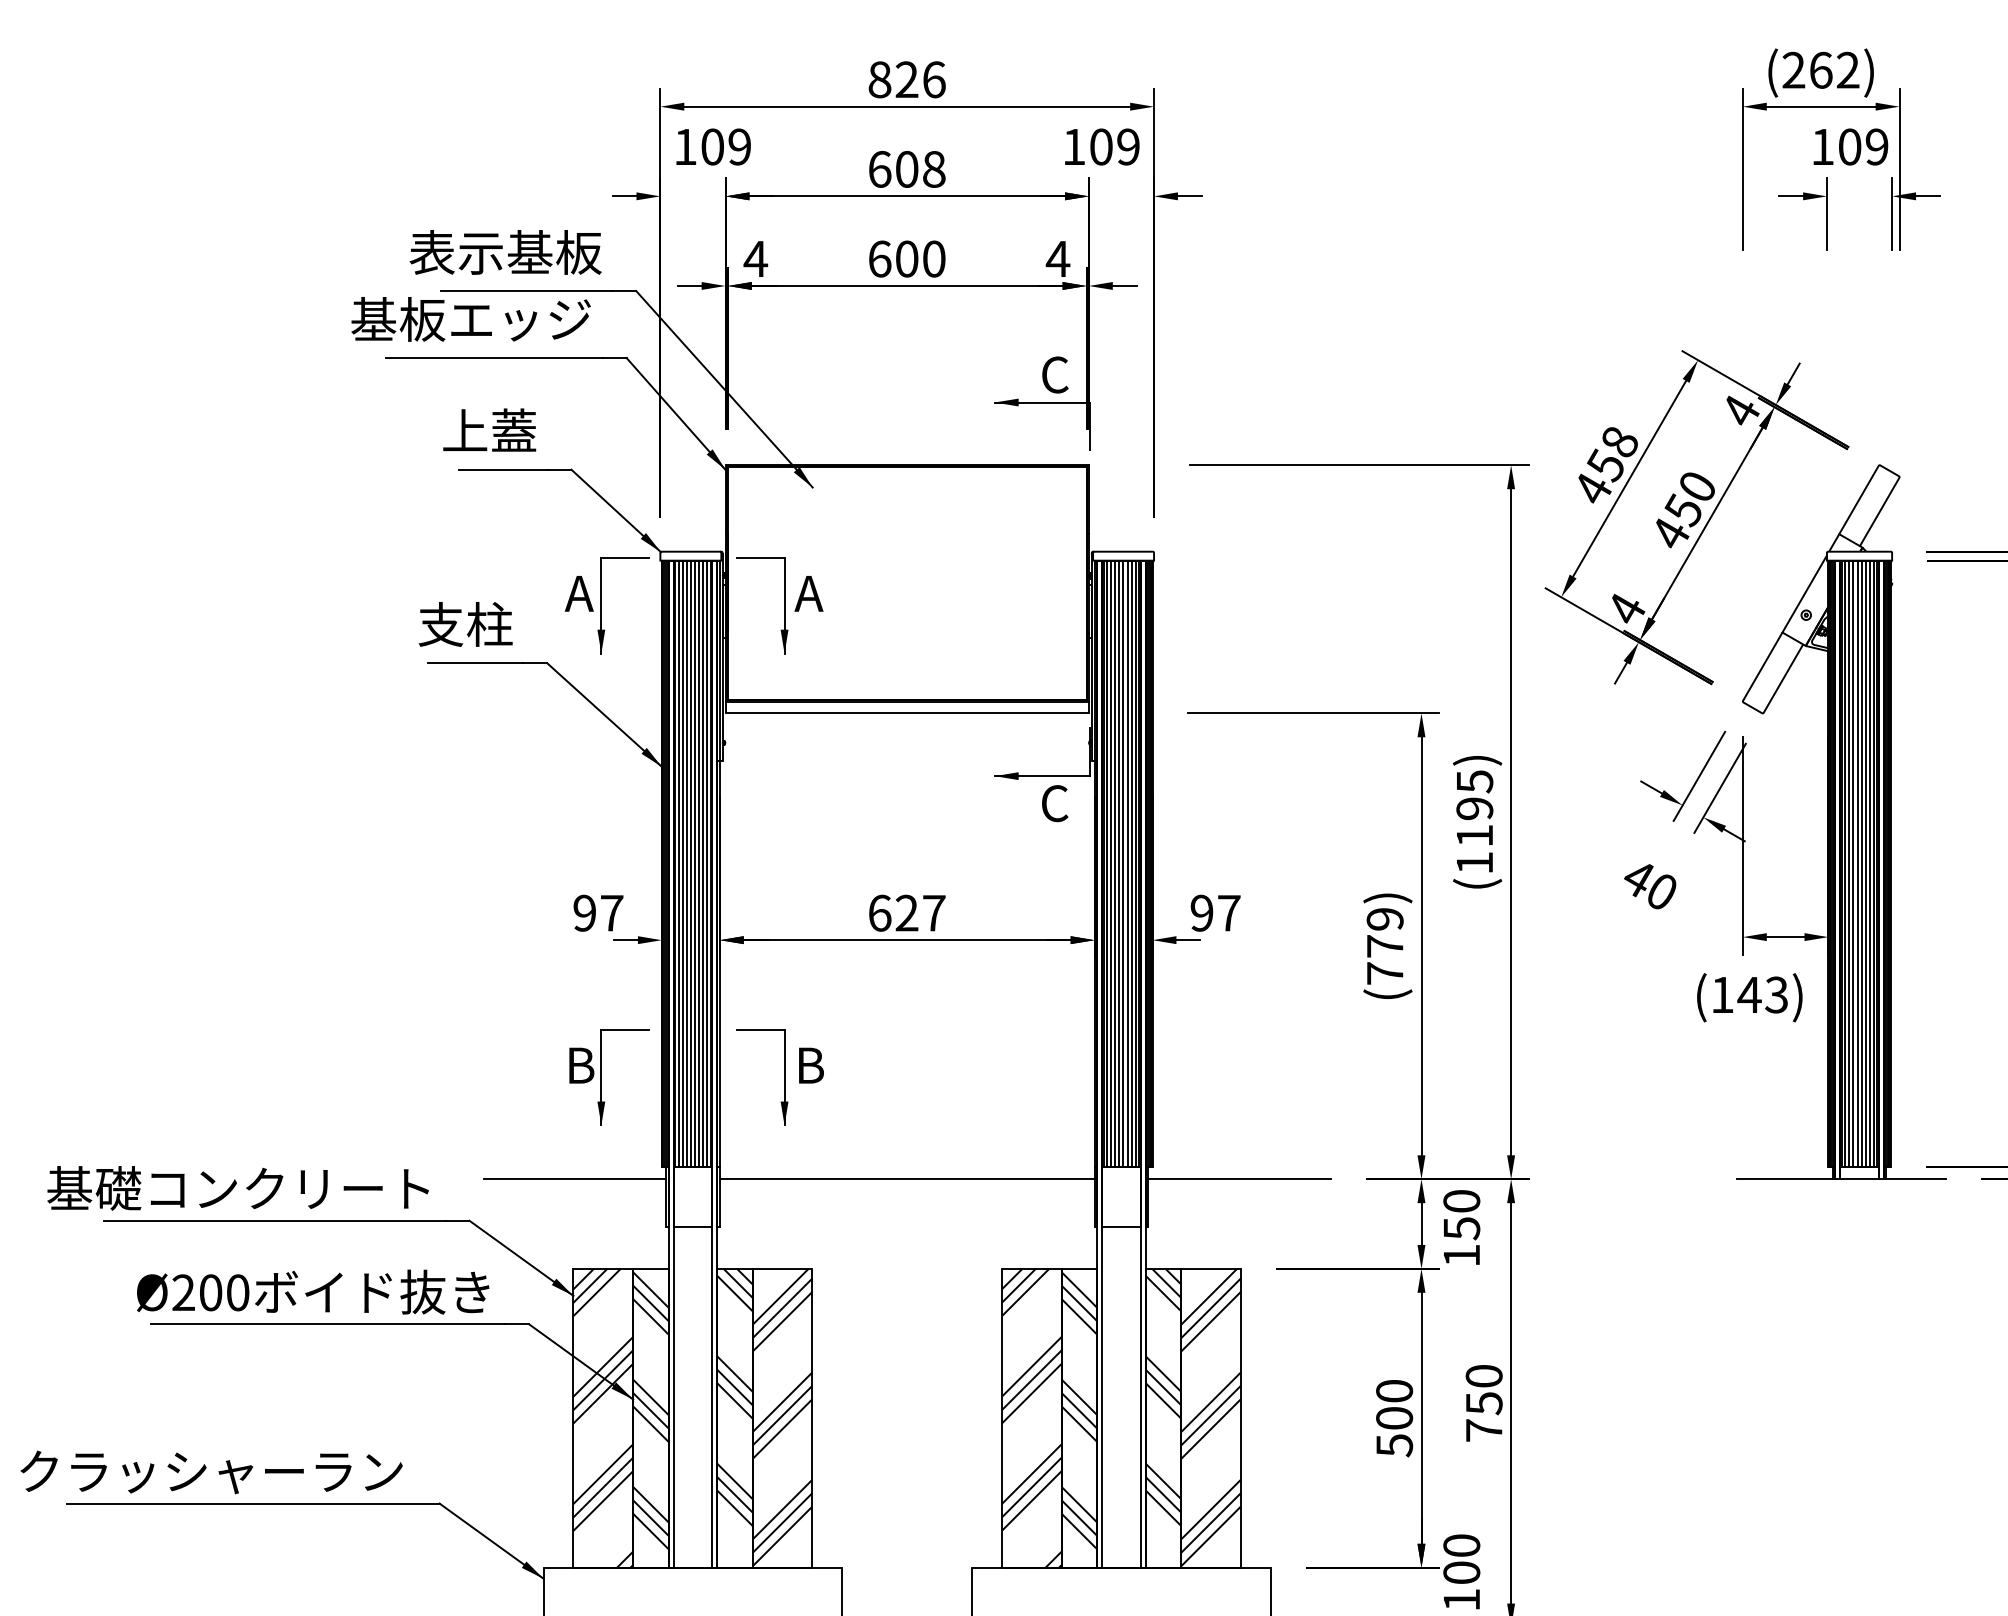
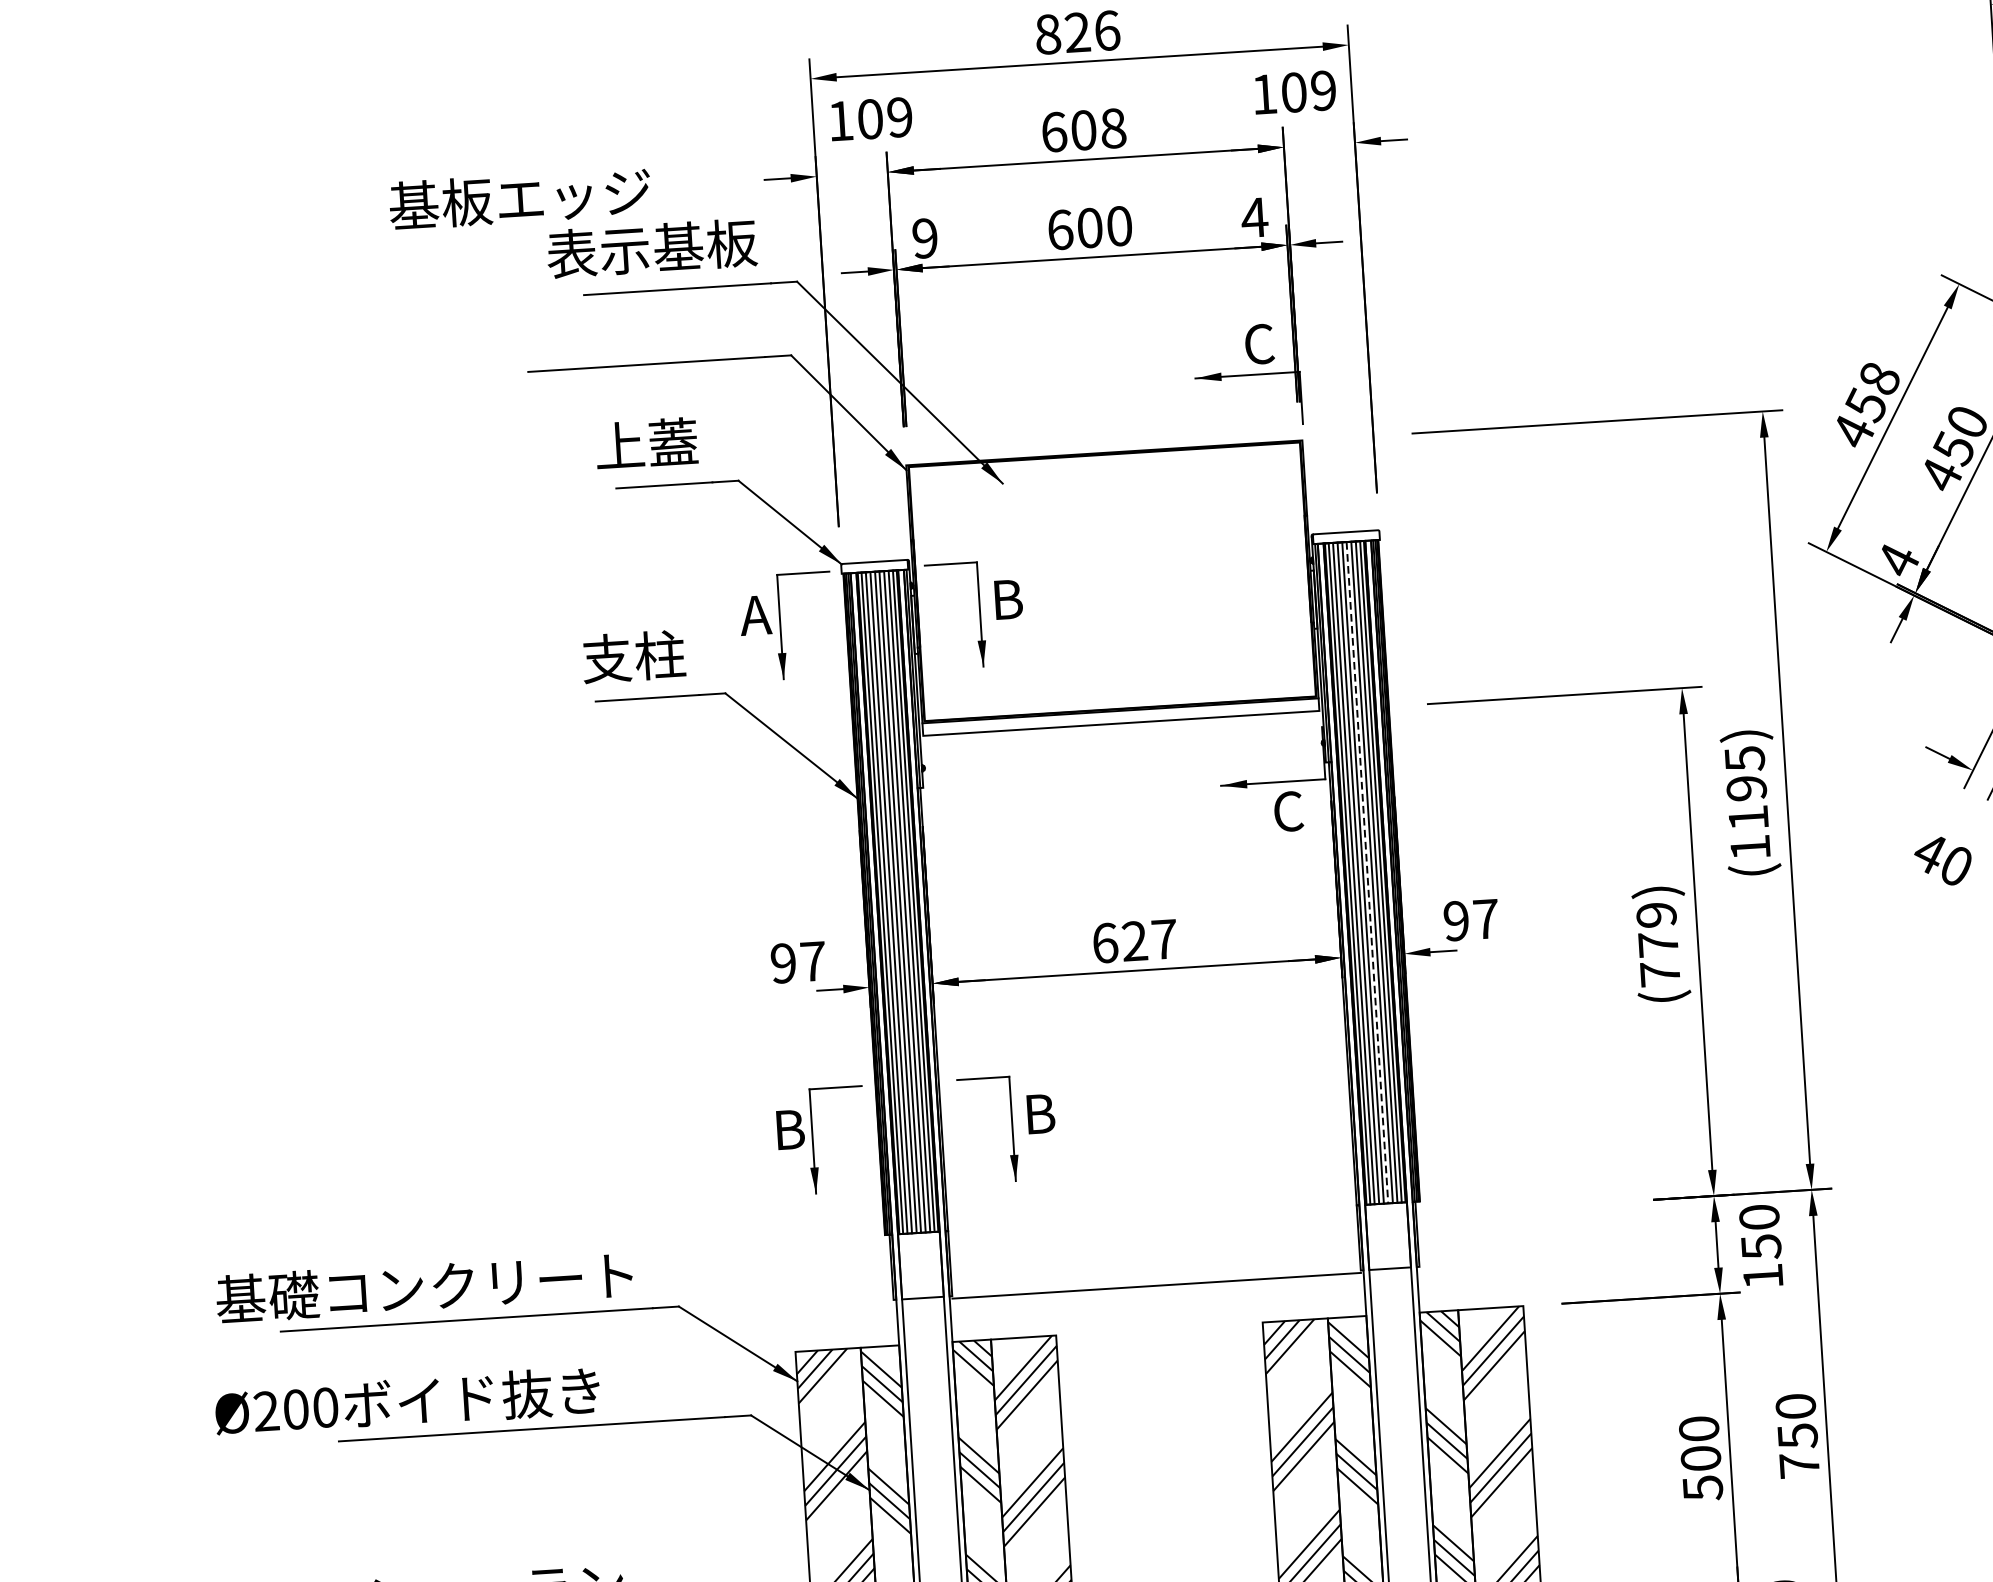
text: (755, 258) -> (924, 237), 4 -> 9
text: (470, 319) -> (519, 198), moved
text: (808, 593) -> (1005, 599), A -> B
line: (1123, 864) -> (1367, 873), solid -> dashed
line: (574, 1179) -> (790, 1254), removed
line: (906, 1179) -> (1155, 1286), moved
line: (1239, 1179) -> (1515, 1208), removed
text: (313, 1291) -> (407, 1401), moved

